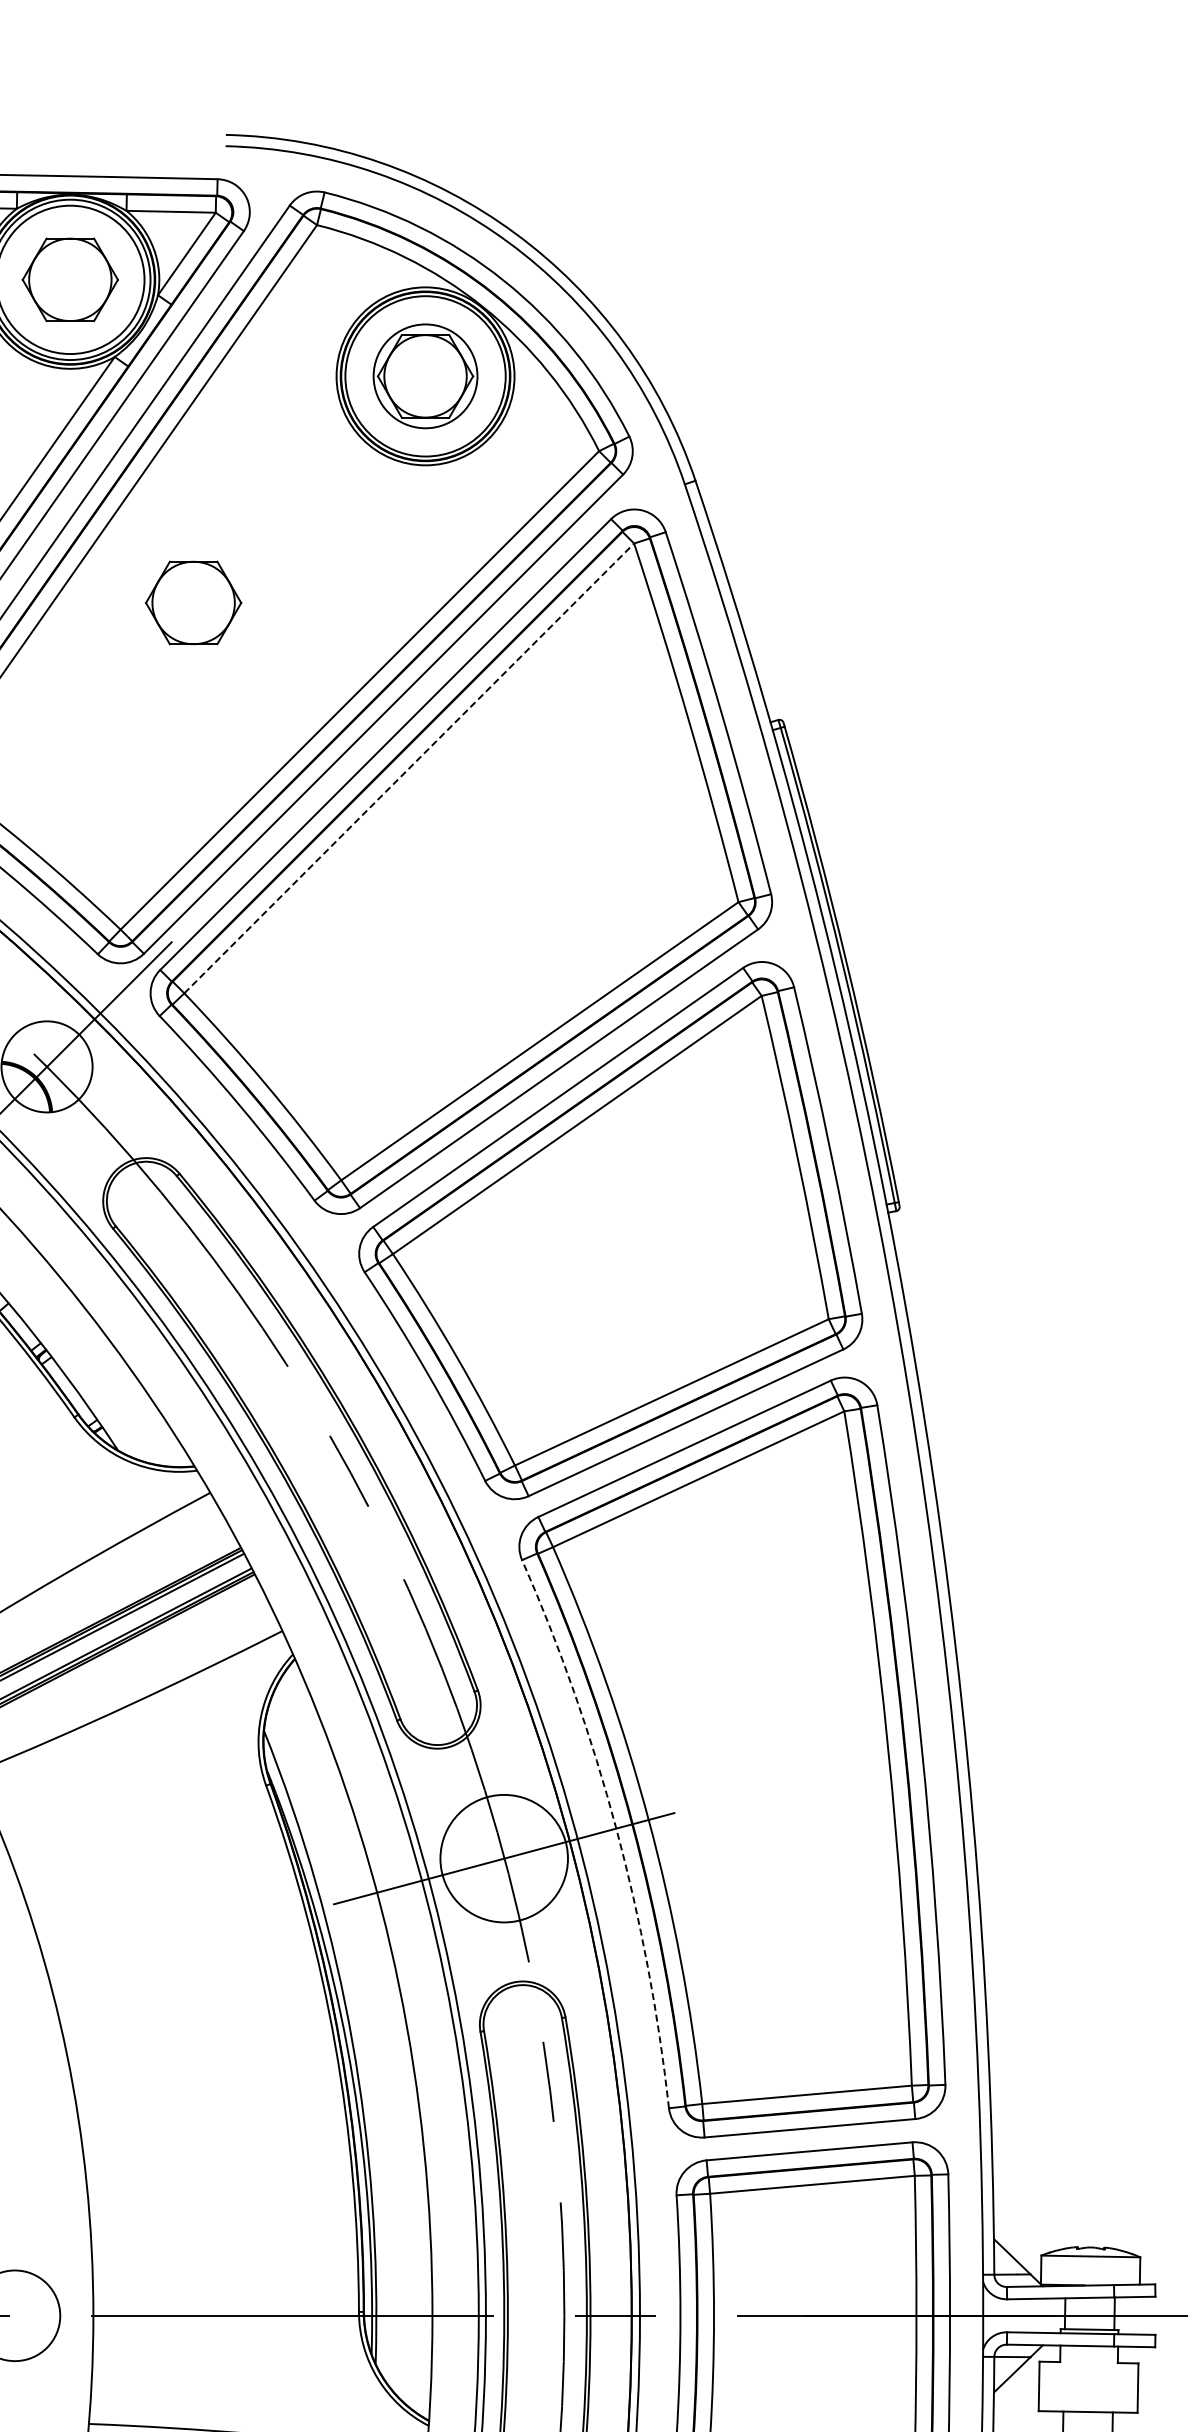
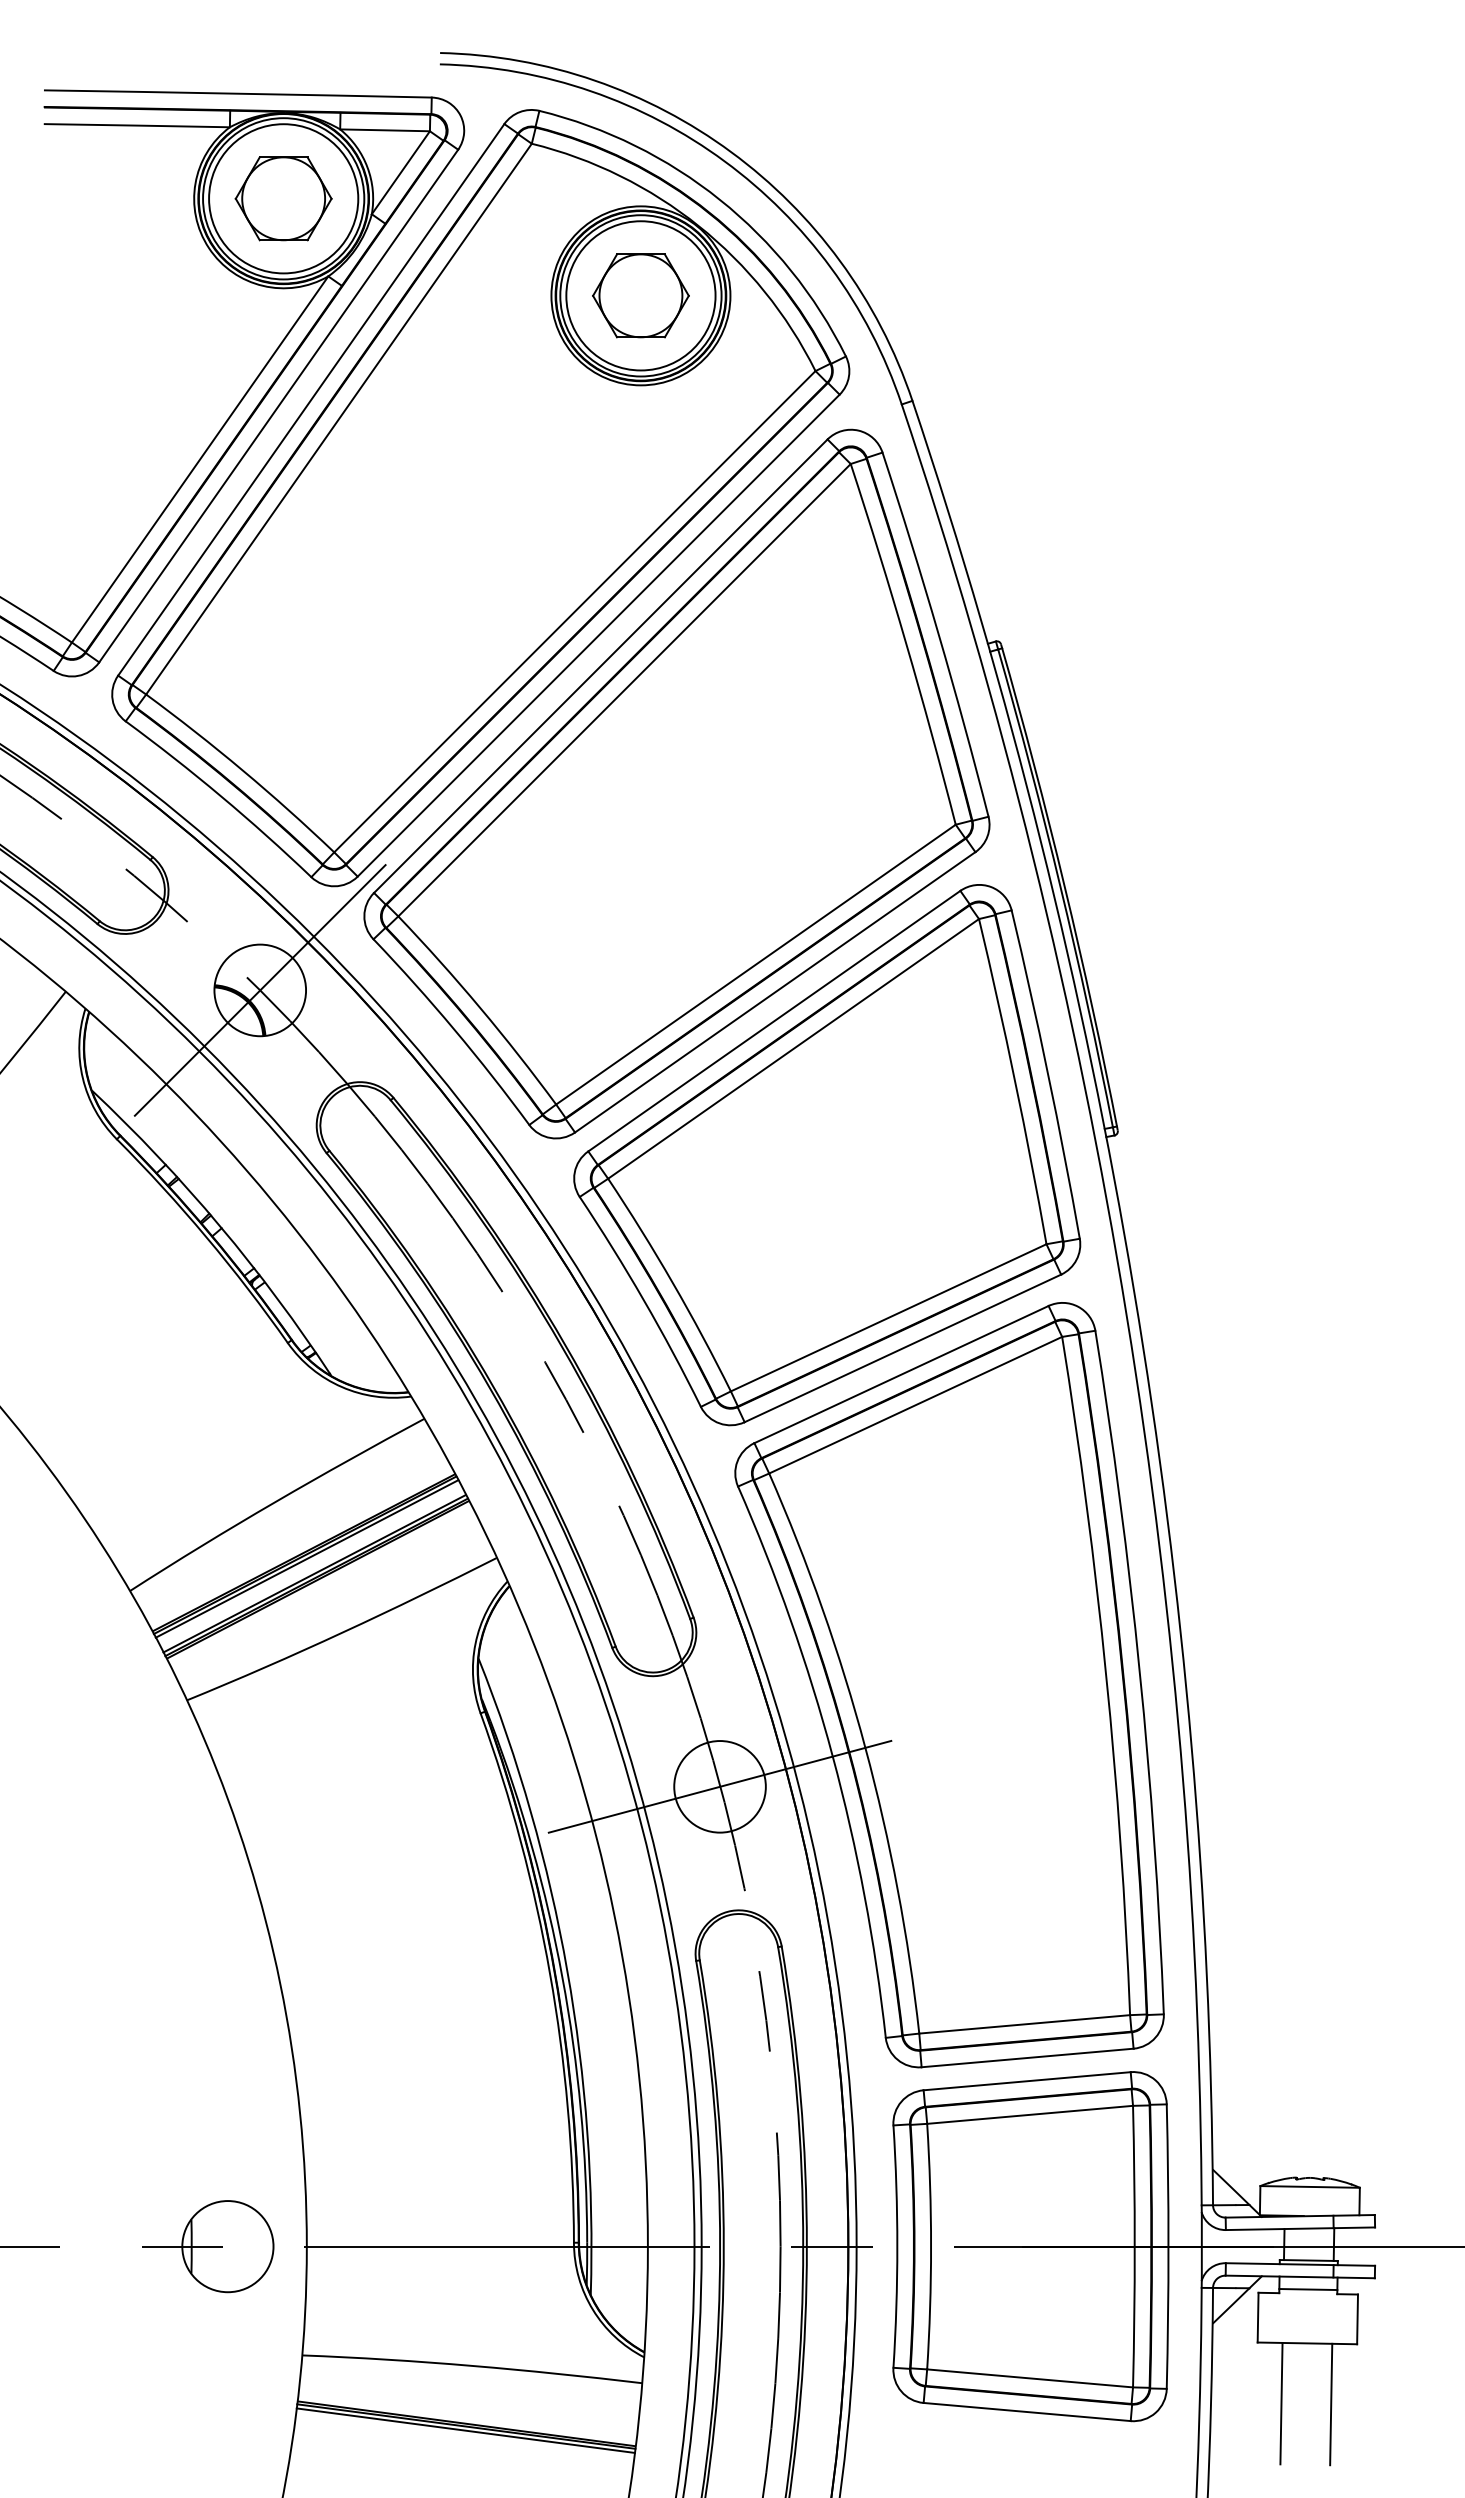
circle: (425, 376) -> (640, 295), size x1.43
part: (193, 602) -> (407, 523), removed
line: (409, 768) -> (624, 690), dashed -> solid
arc: (616, 1828) -> (832, 1756), dashed -> solid
circle: (503, 1858) -> (719, 1786), size x0.71
line: (1089, 2358) -> (1308, 2289), added

